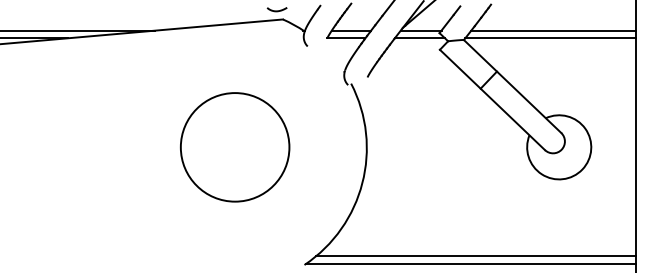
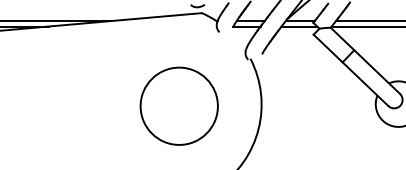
circle: (235, 147) -> (179, 106), moved

